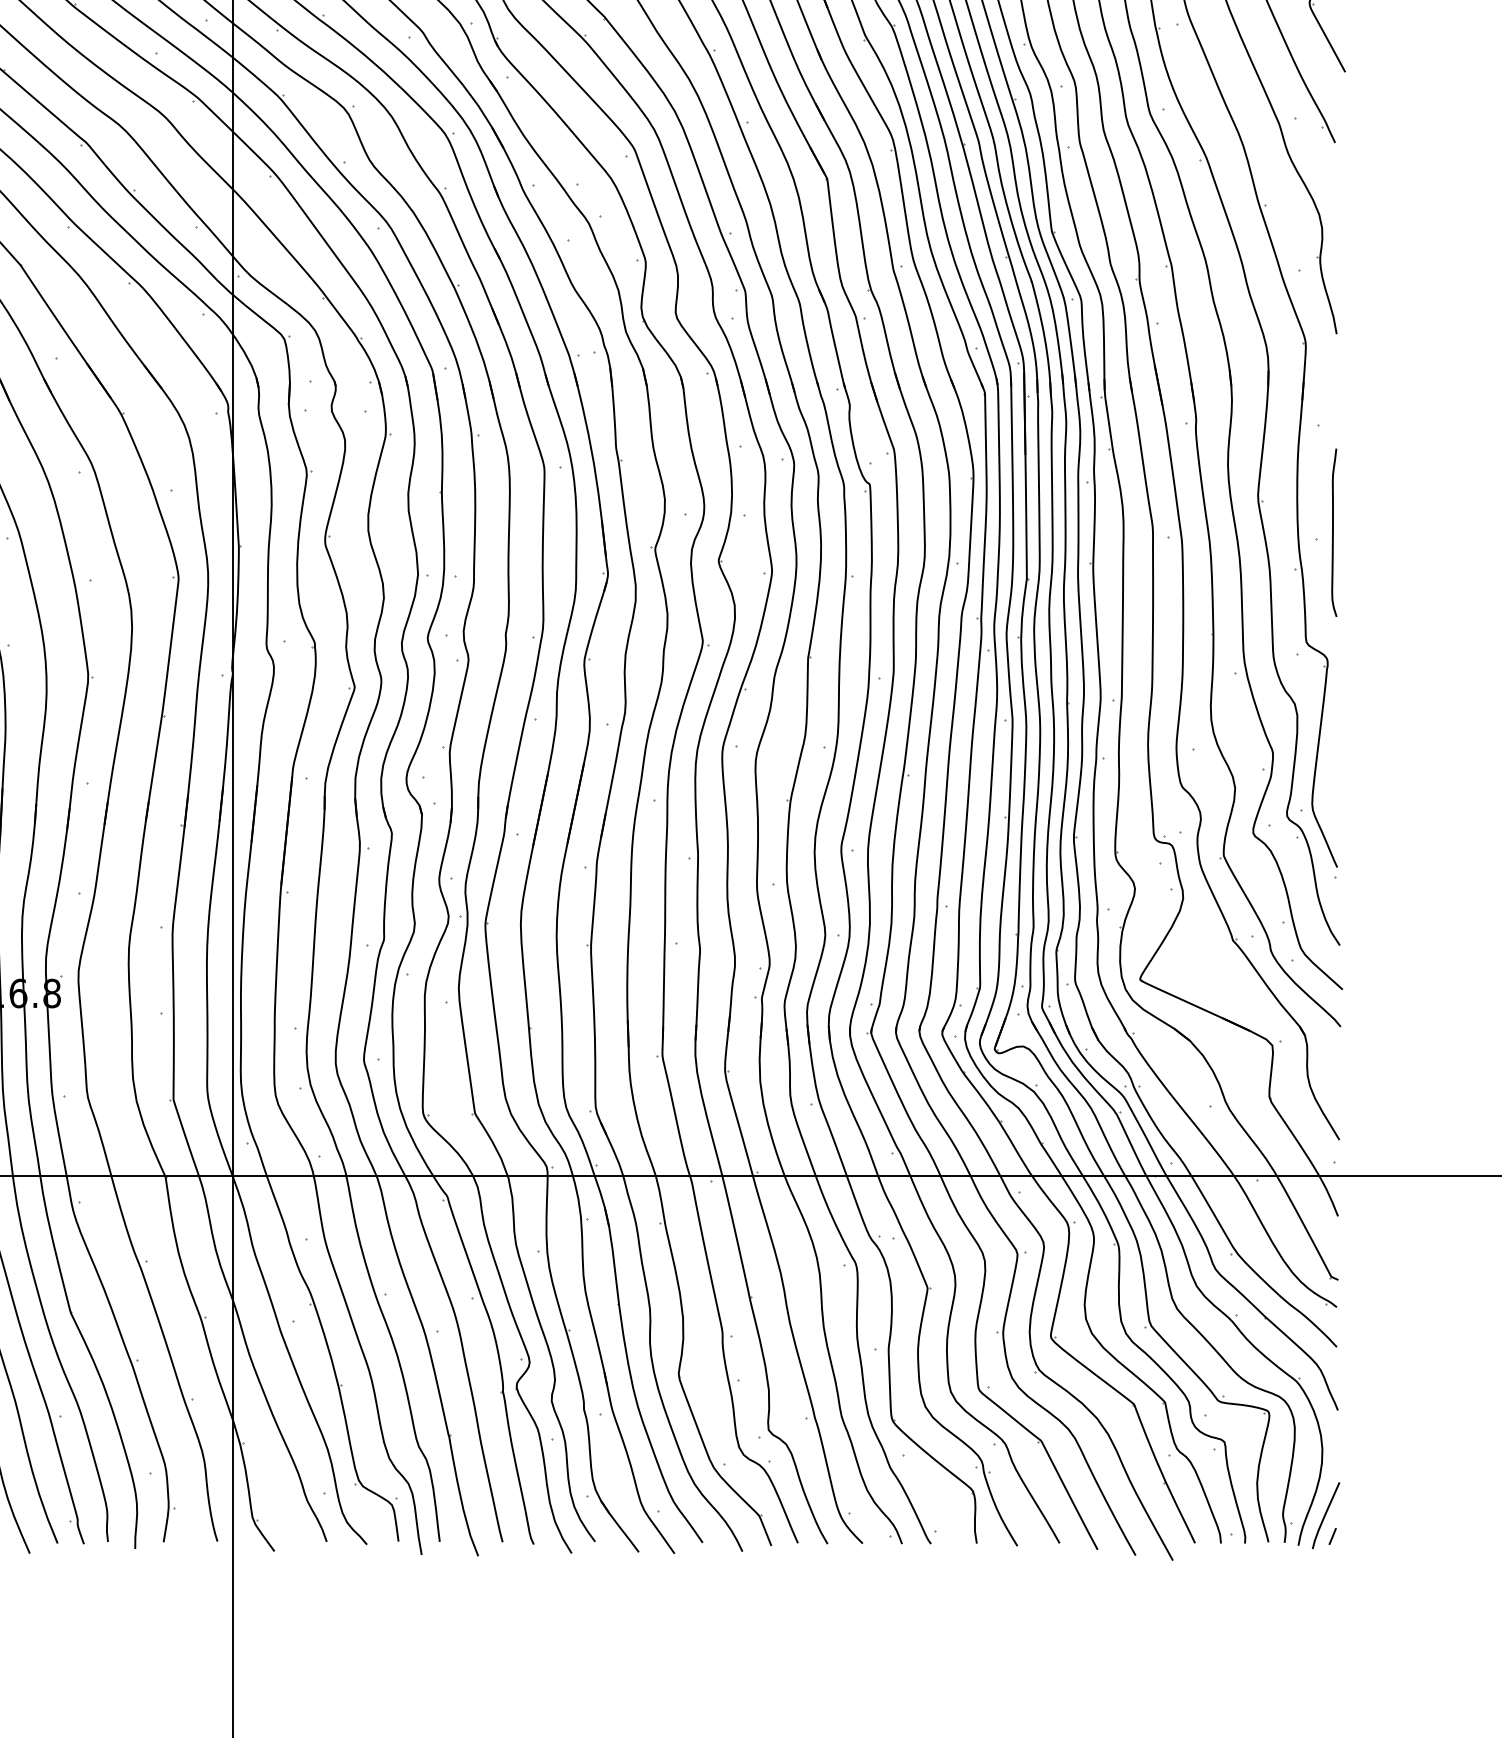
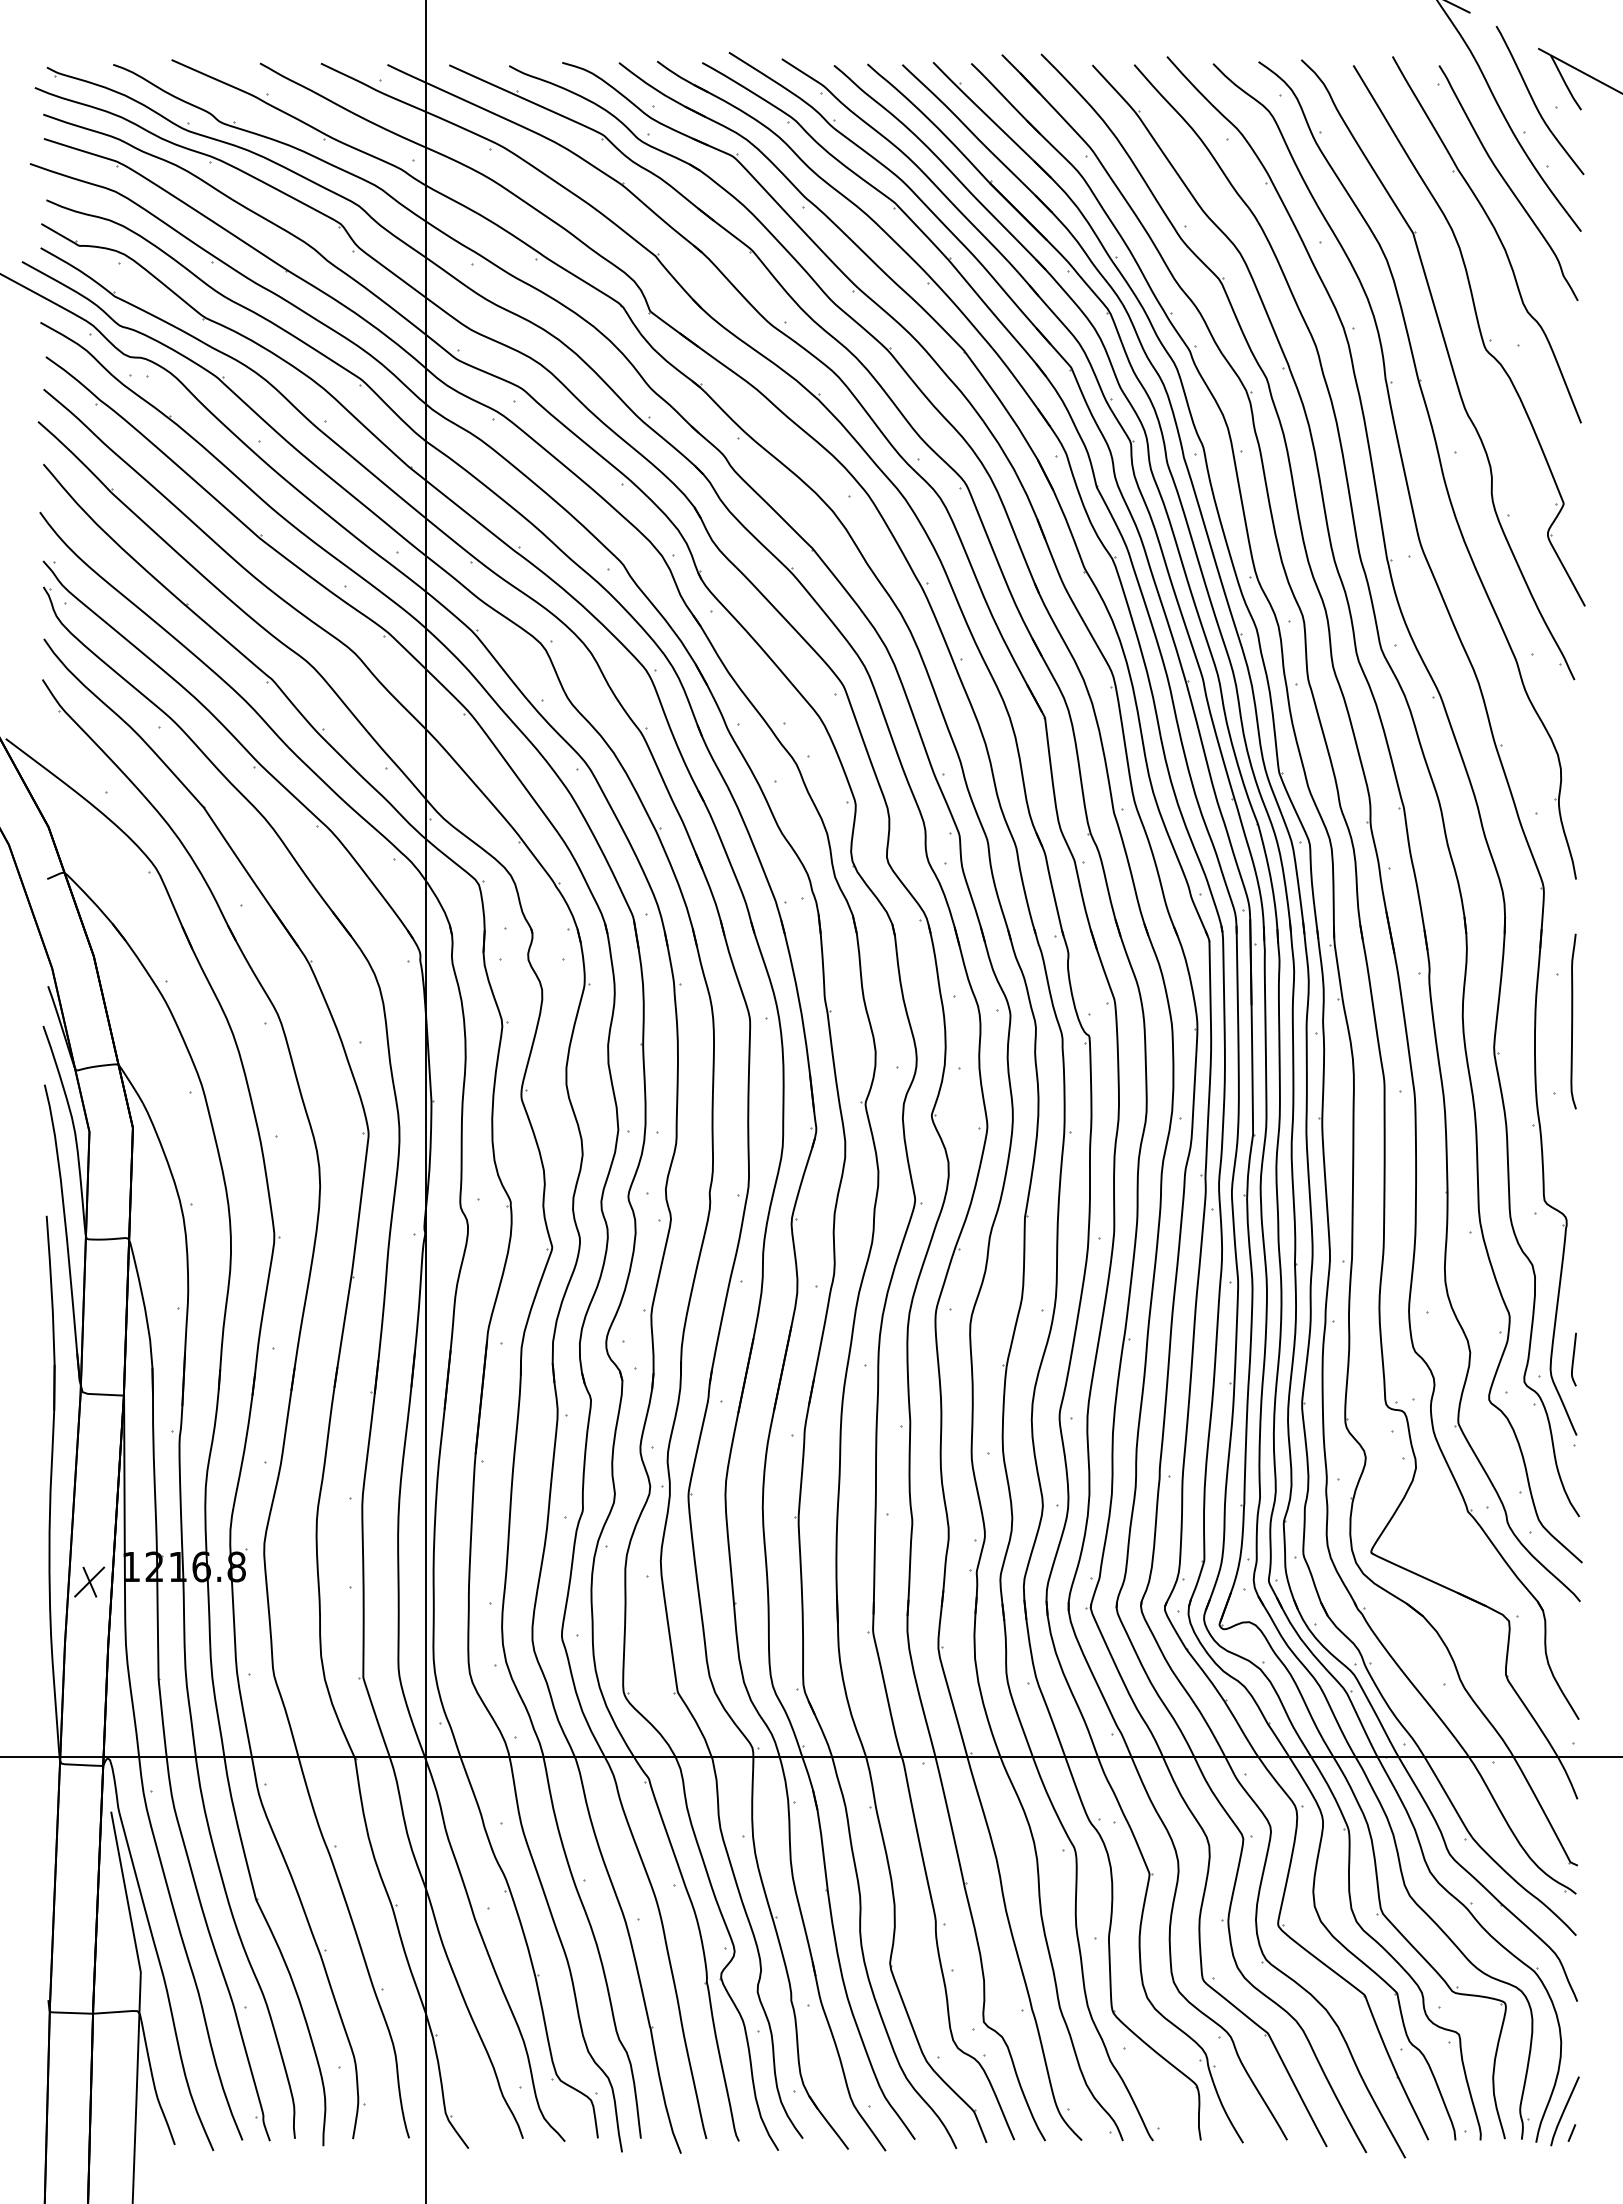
curve: (1334, 532) -> (1573, 1021), moved
curve: (1334, 794) -> (1573, 1359), added

